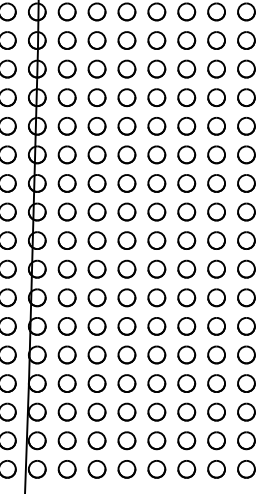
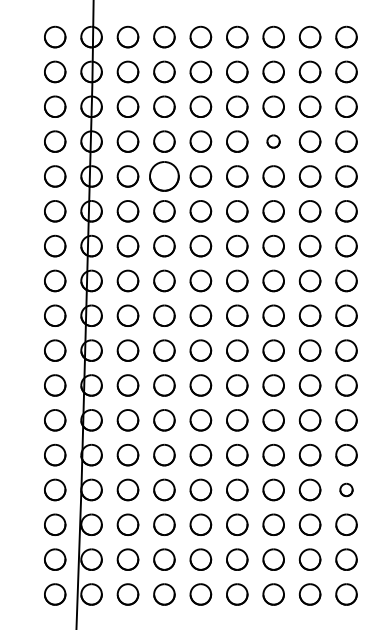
part: (186, 97) -> (273, 141), size x0.6
part: (97, 126) -> (164, 176), size x1.4
part: (246, 383) -> (346, 489), size x0.6

